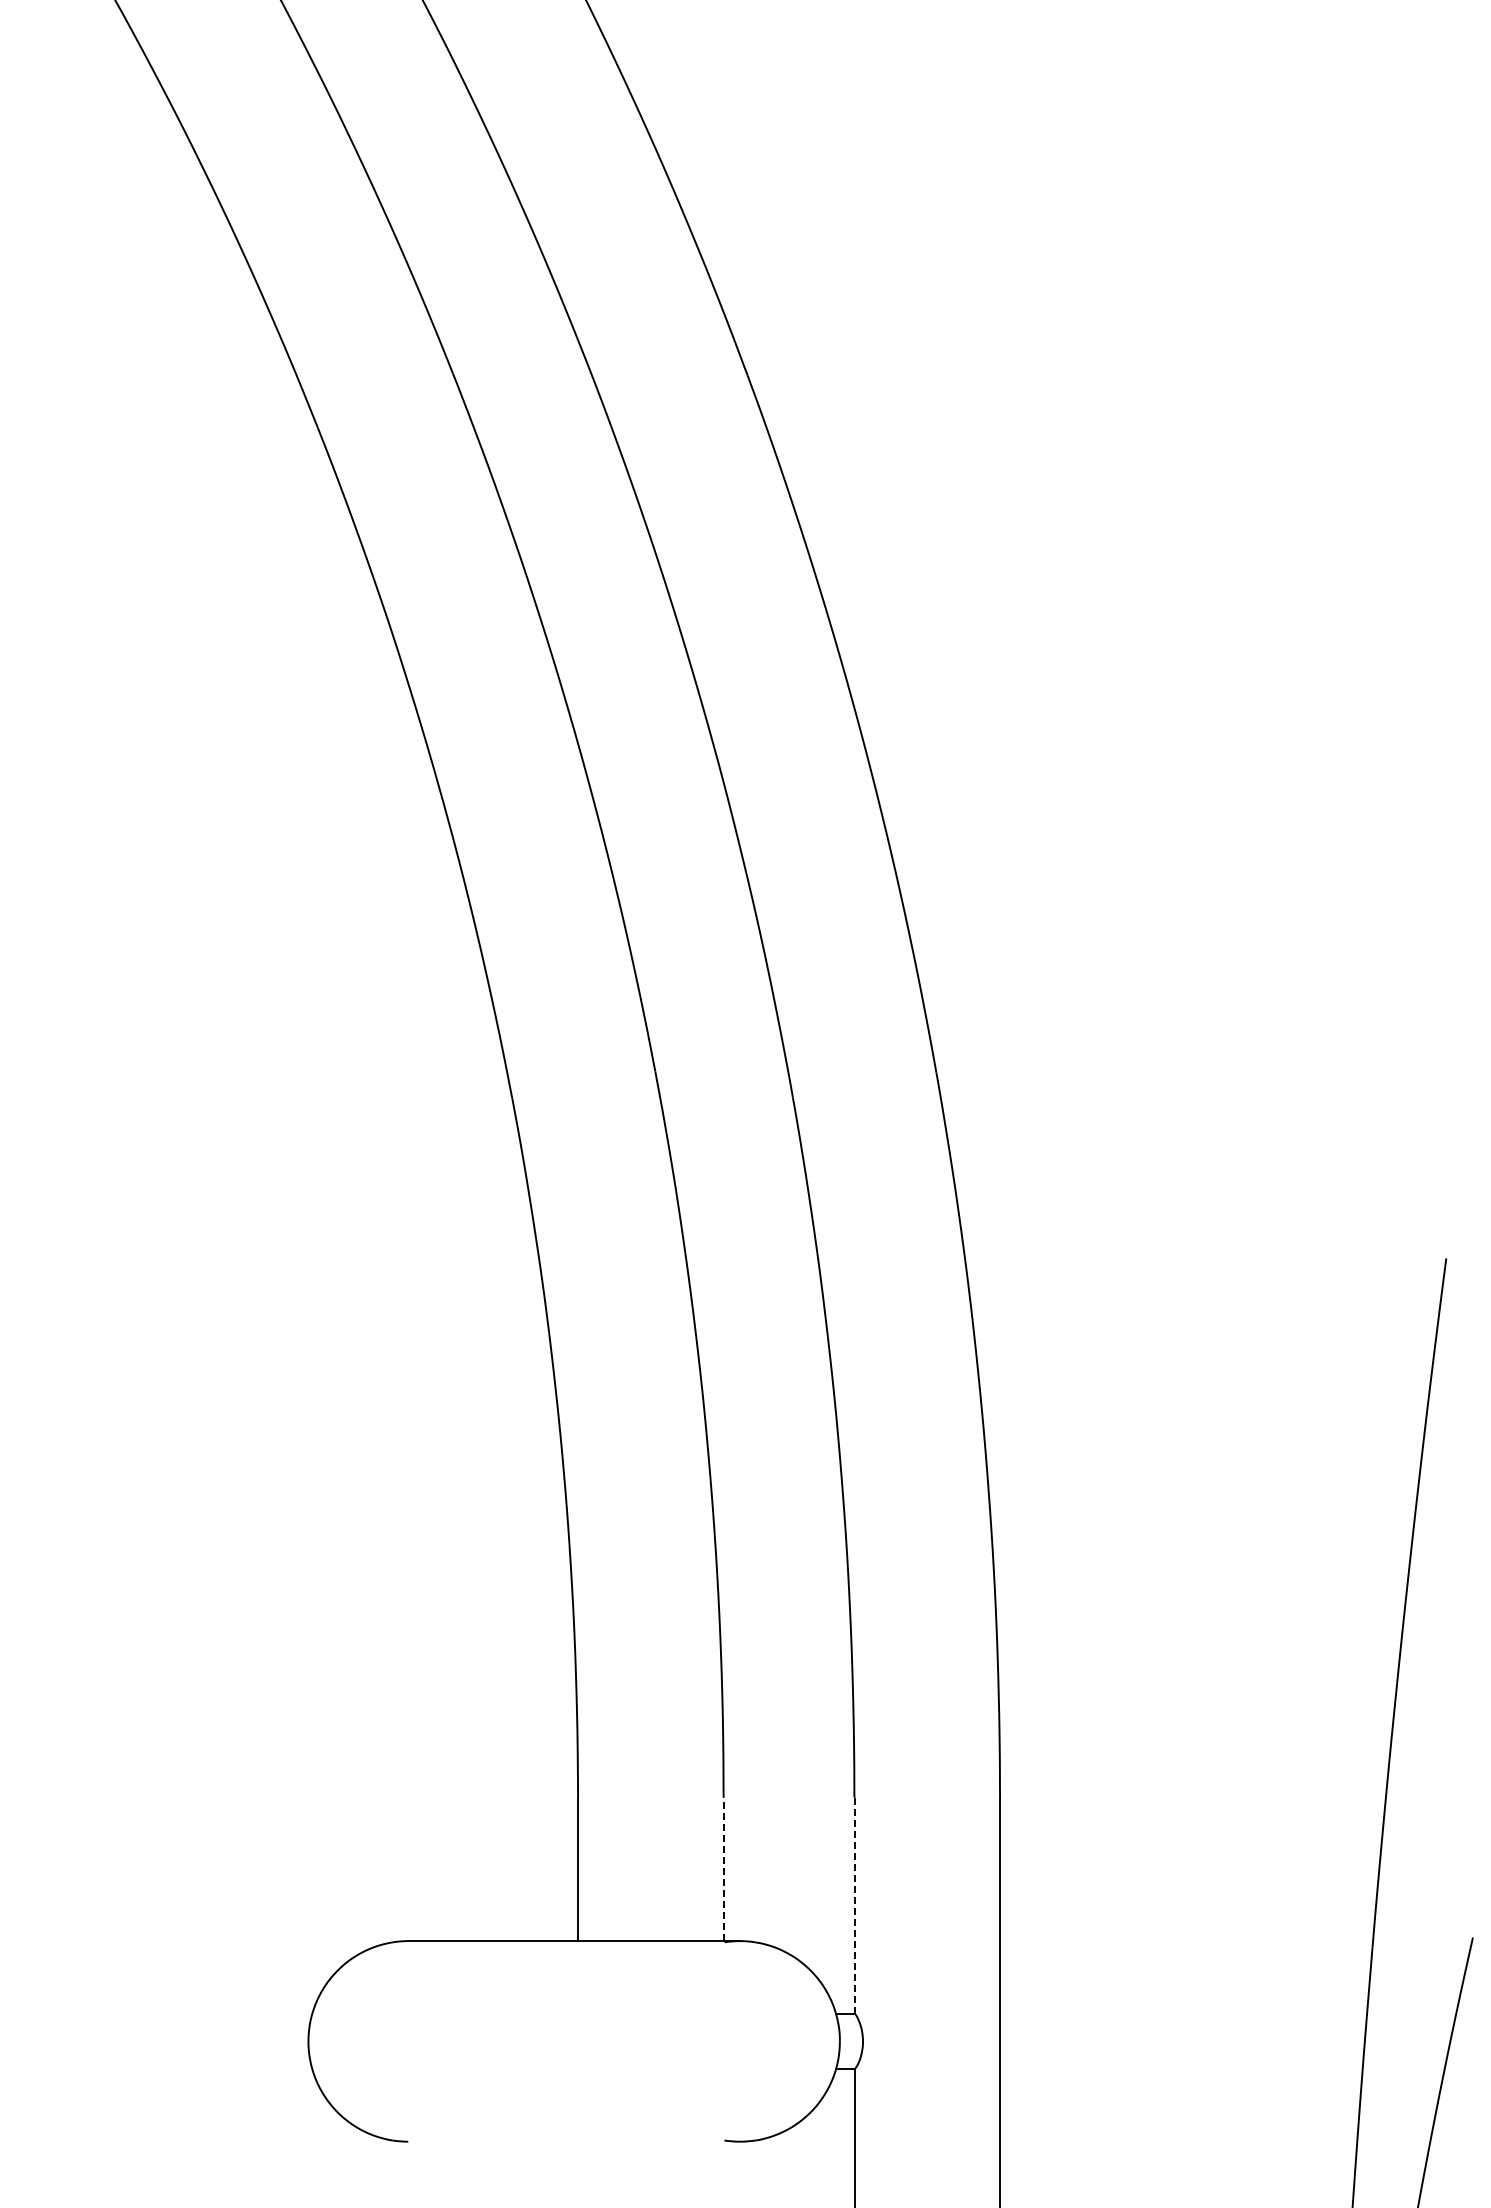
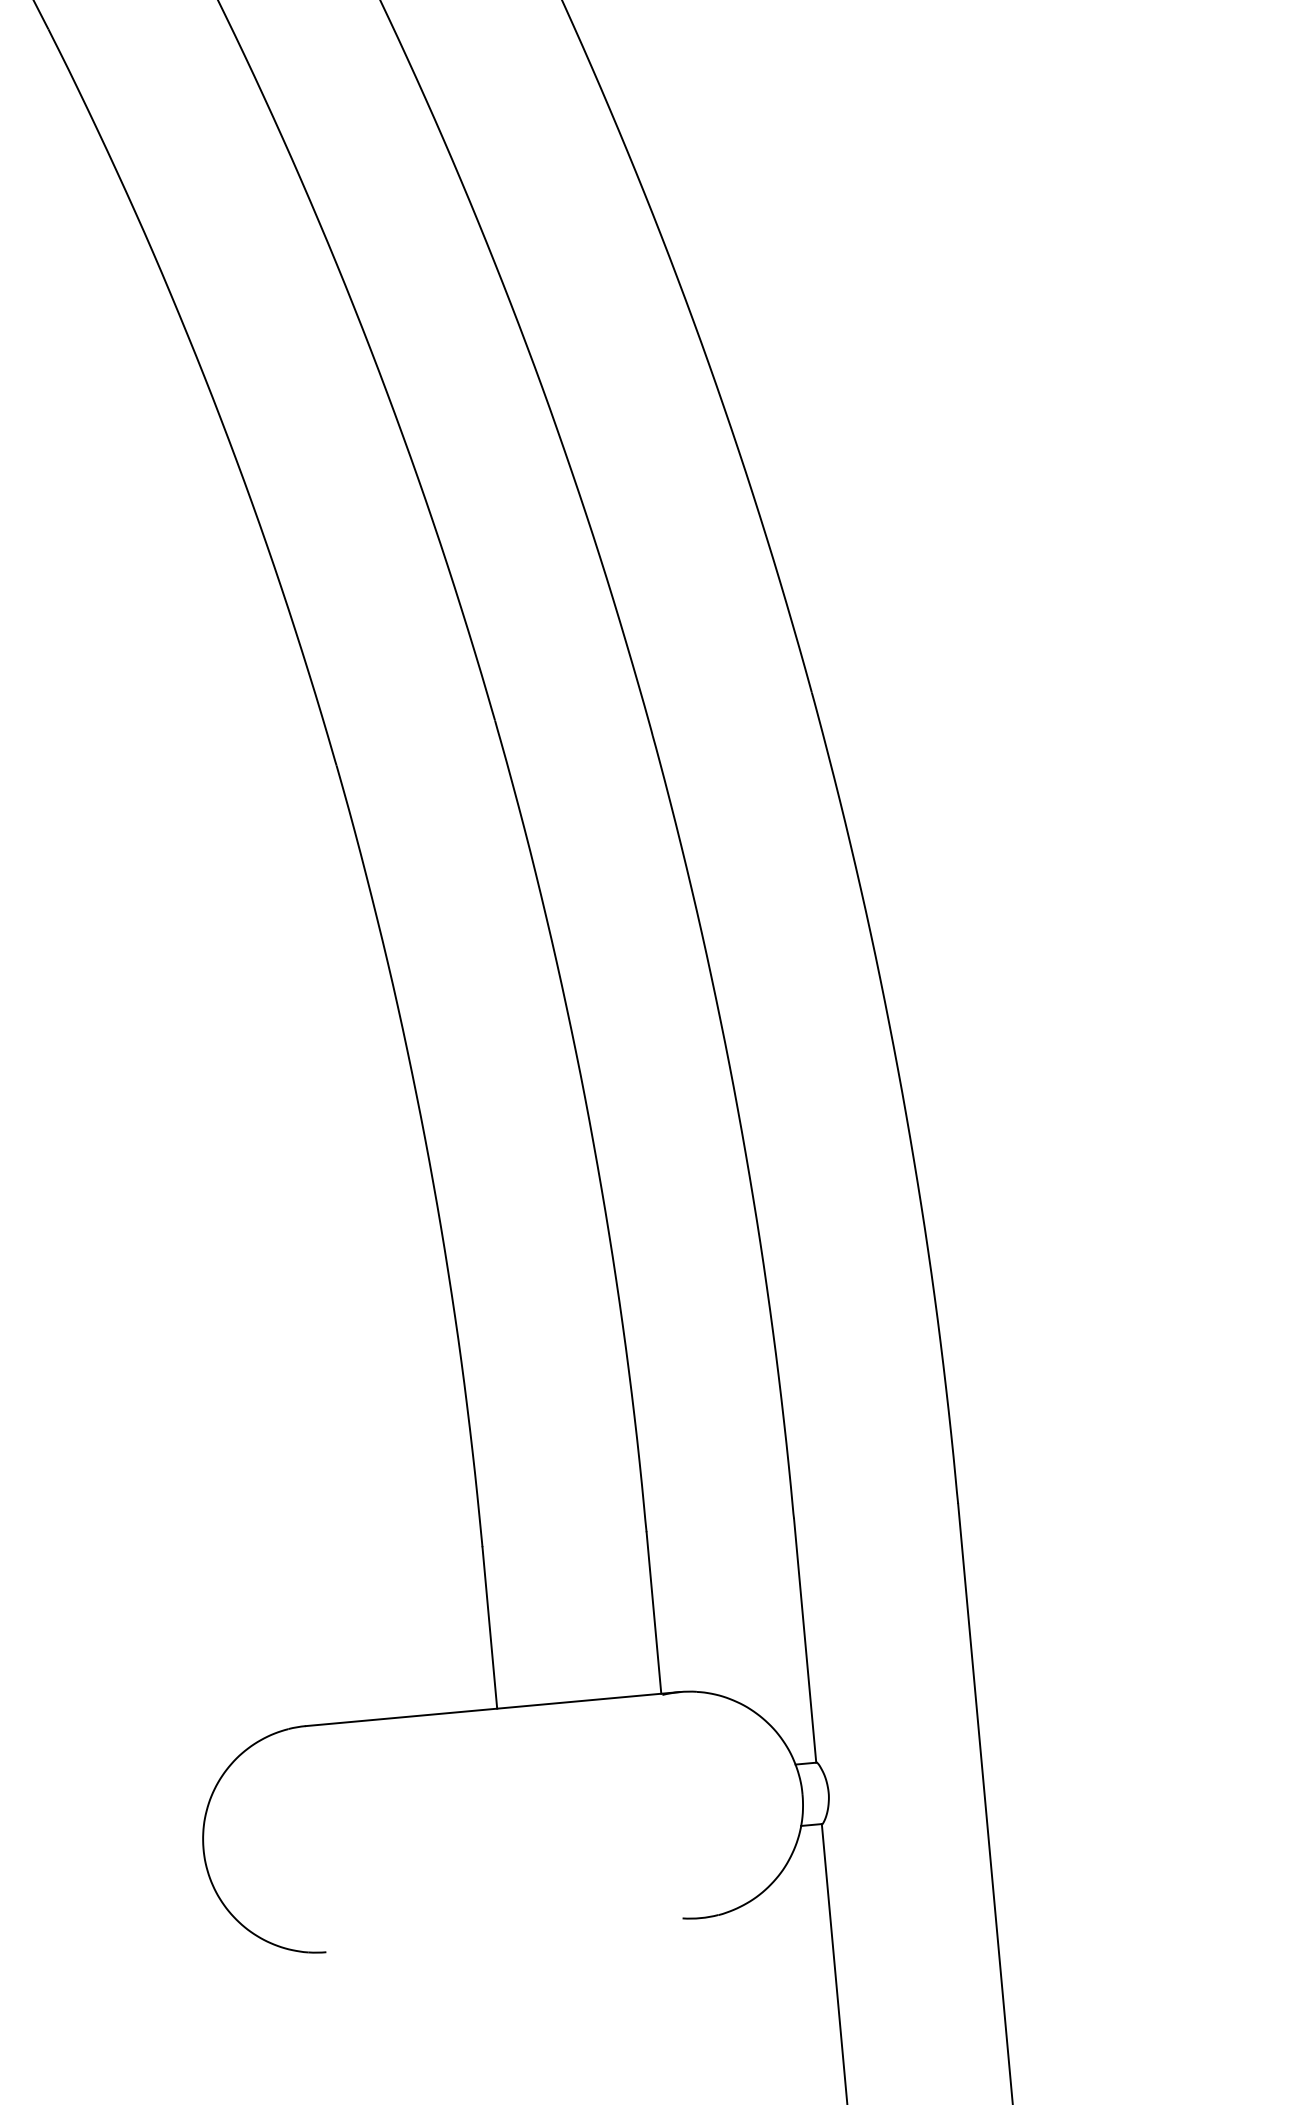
line: (723, 1869) -> (653, 1613), dashed -> solid
line: (854, 1906) -> (805, 1641), dashed -> solid

